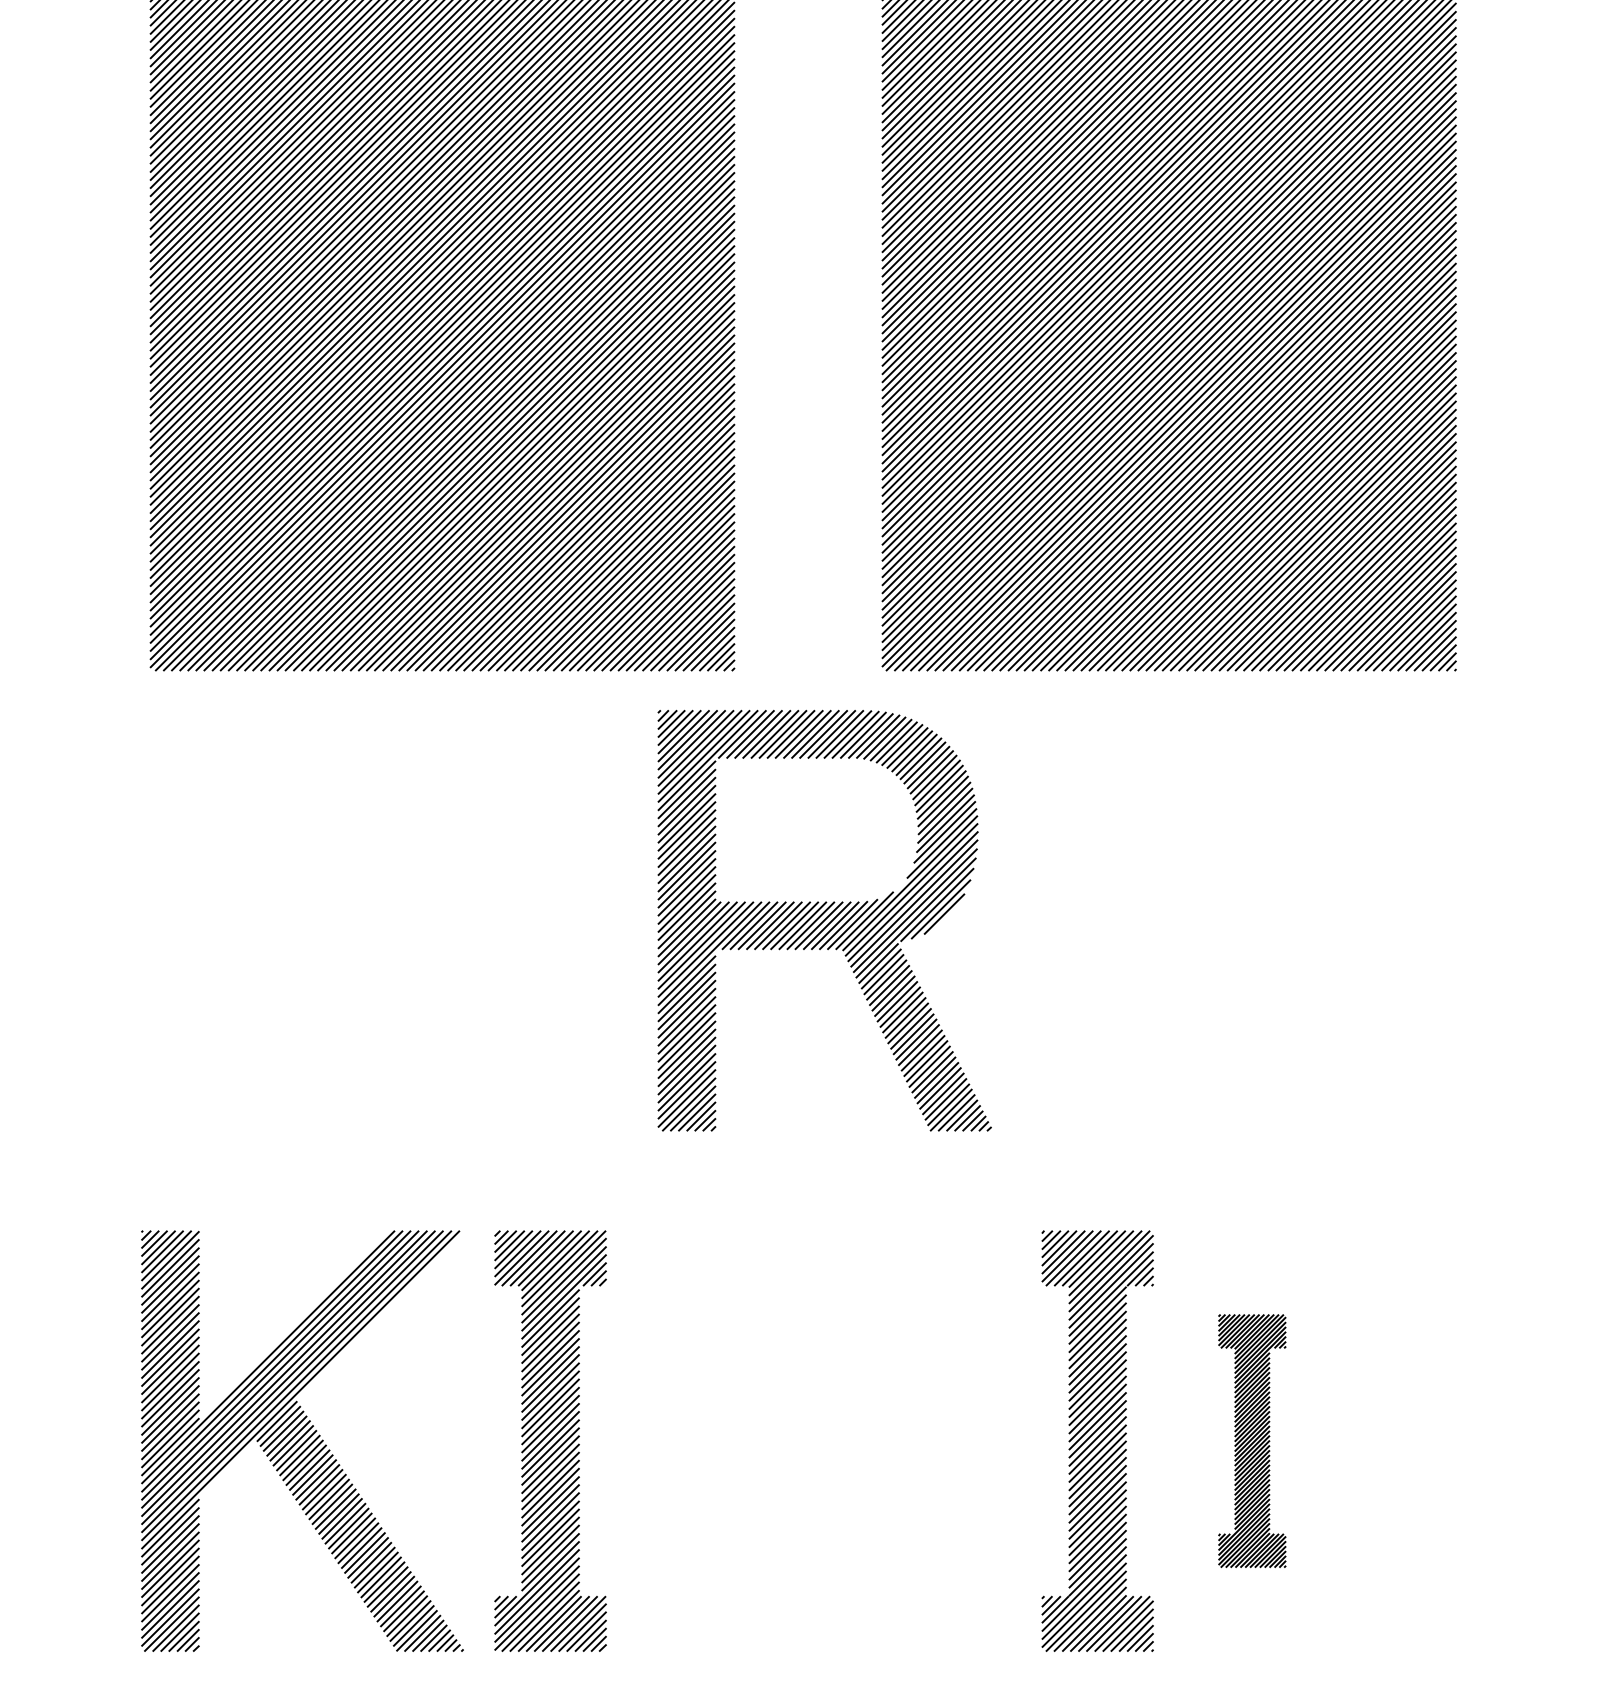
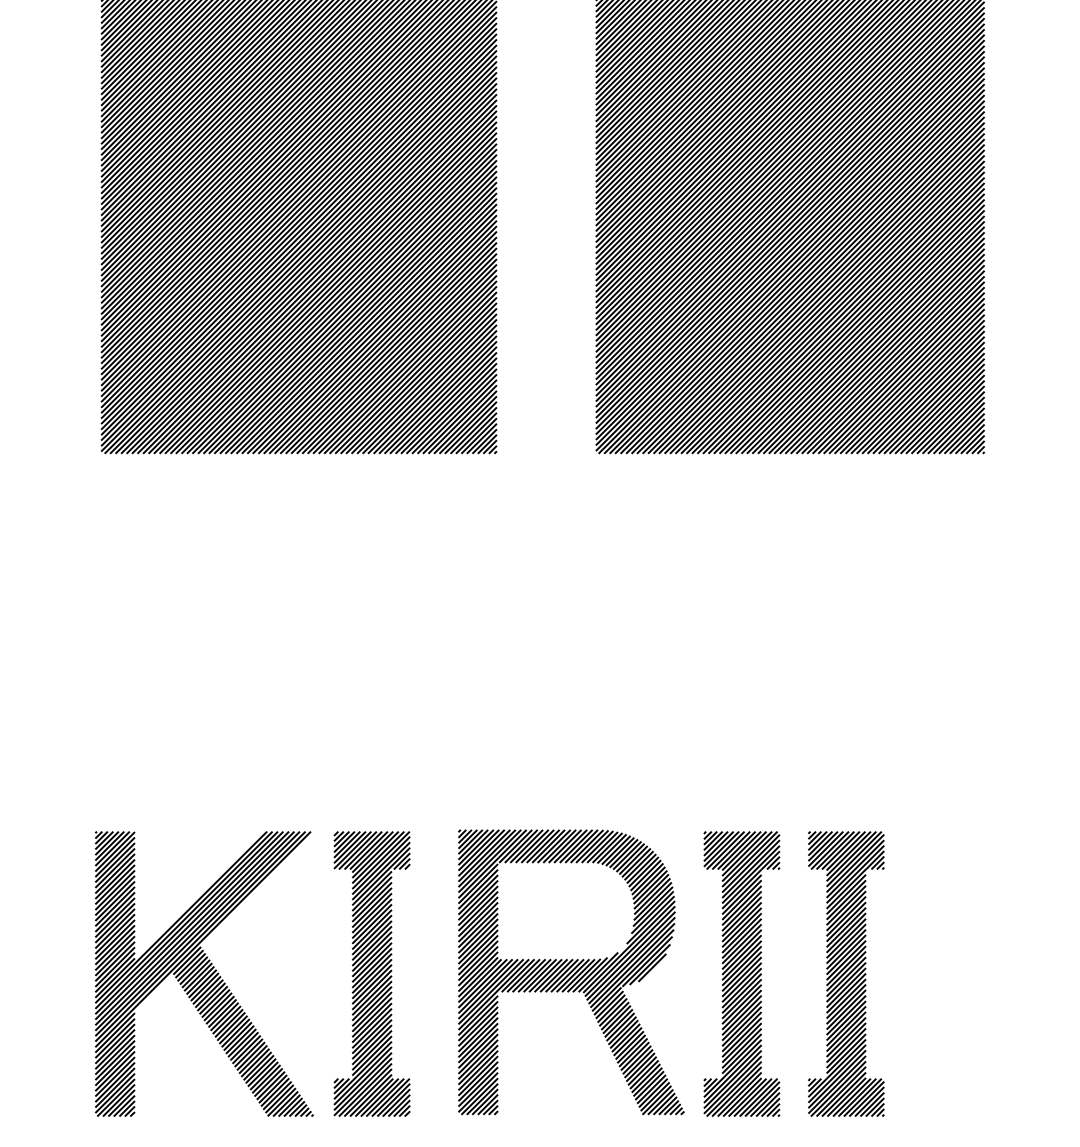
part: (824, 920) -> (571, 972), moved
part: (1252, 1440) -> (846, 973), size x1.67

